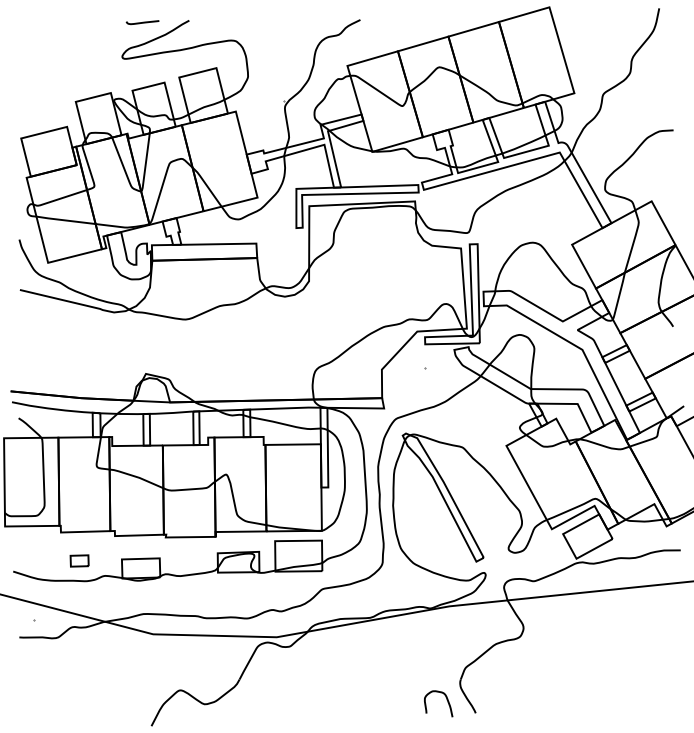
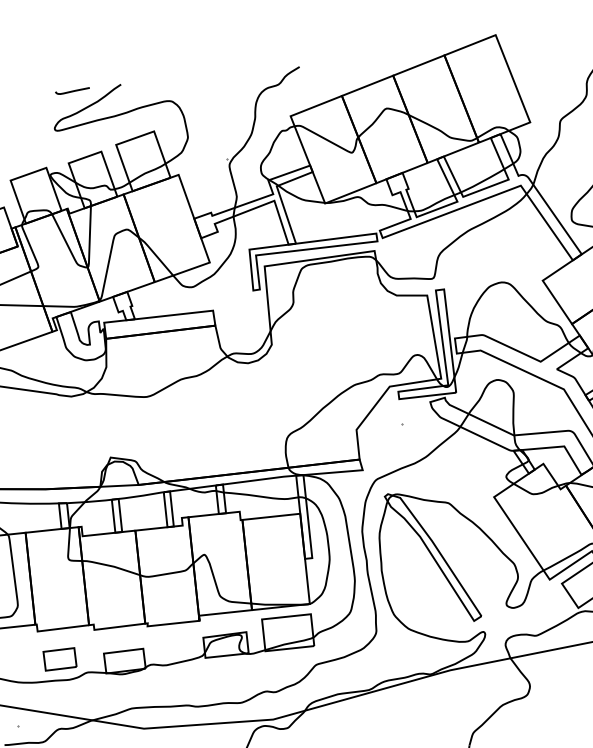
part: (79, 560) -> (59, 658), size x1.67

